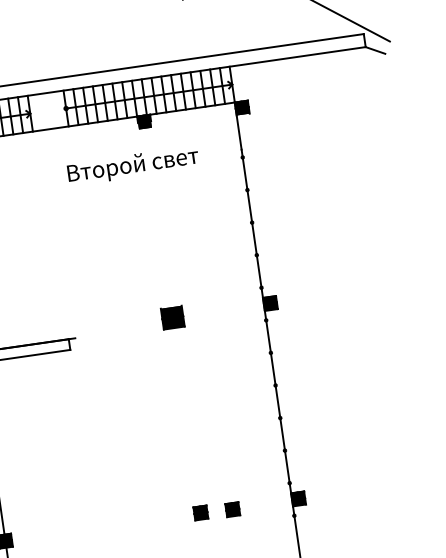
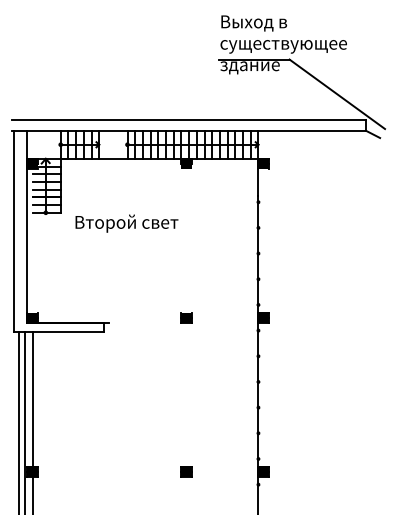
text: (132, 165) -> (126, 223), moved
part: (172, 316) -> (186, 317), size x0.62
part: (232, 508) -> (211, 472), removed

